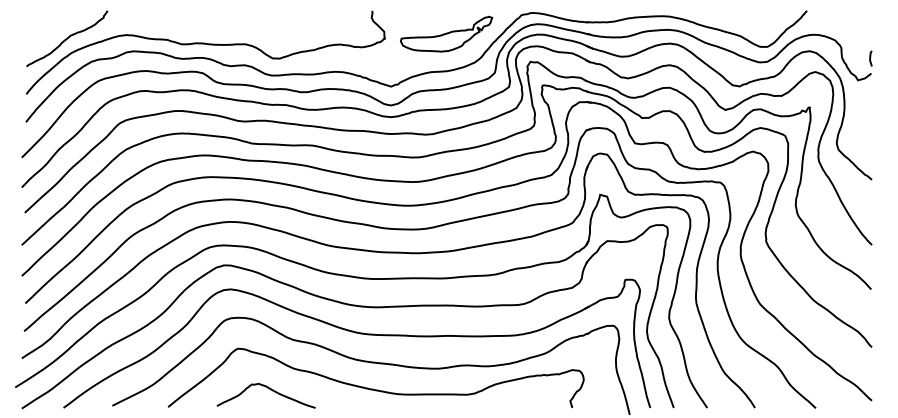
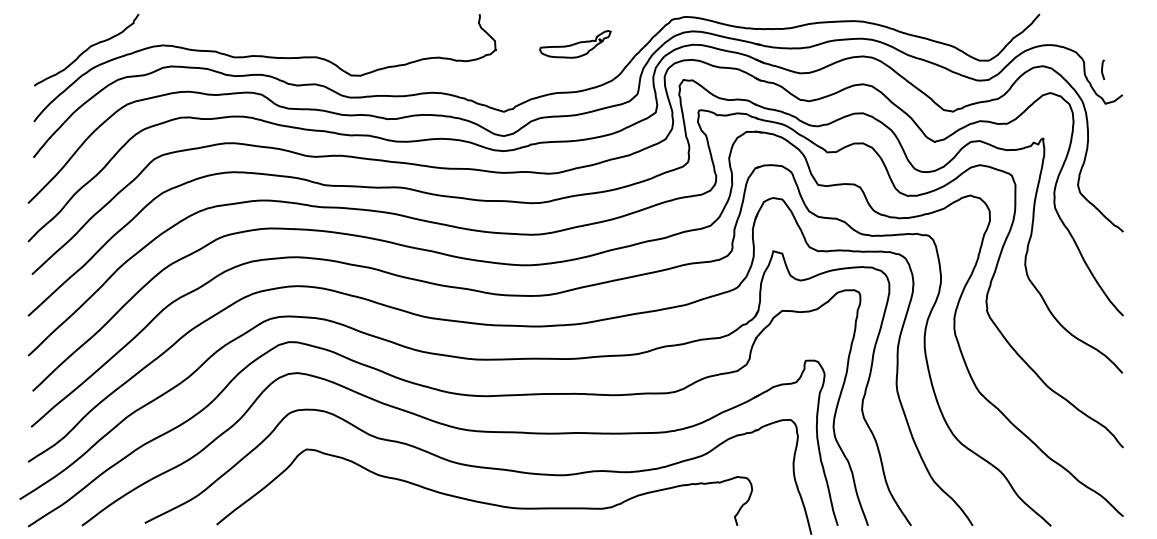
part: (446, 34) -> (575, 44), size x0.6
curve: (870, 58) -> (1102, 69), moved
curve: (268, 389) -> (346, 501), removed

